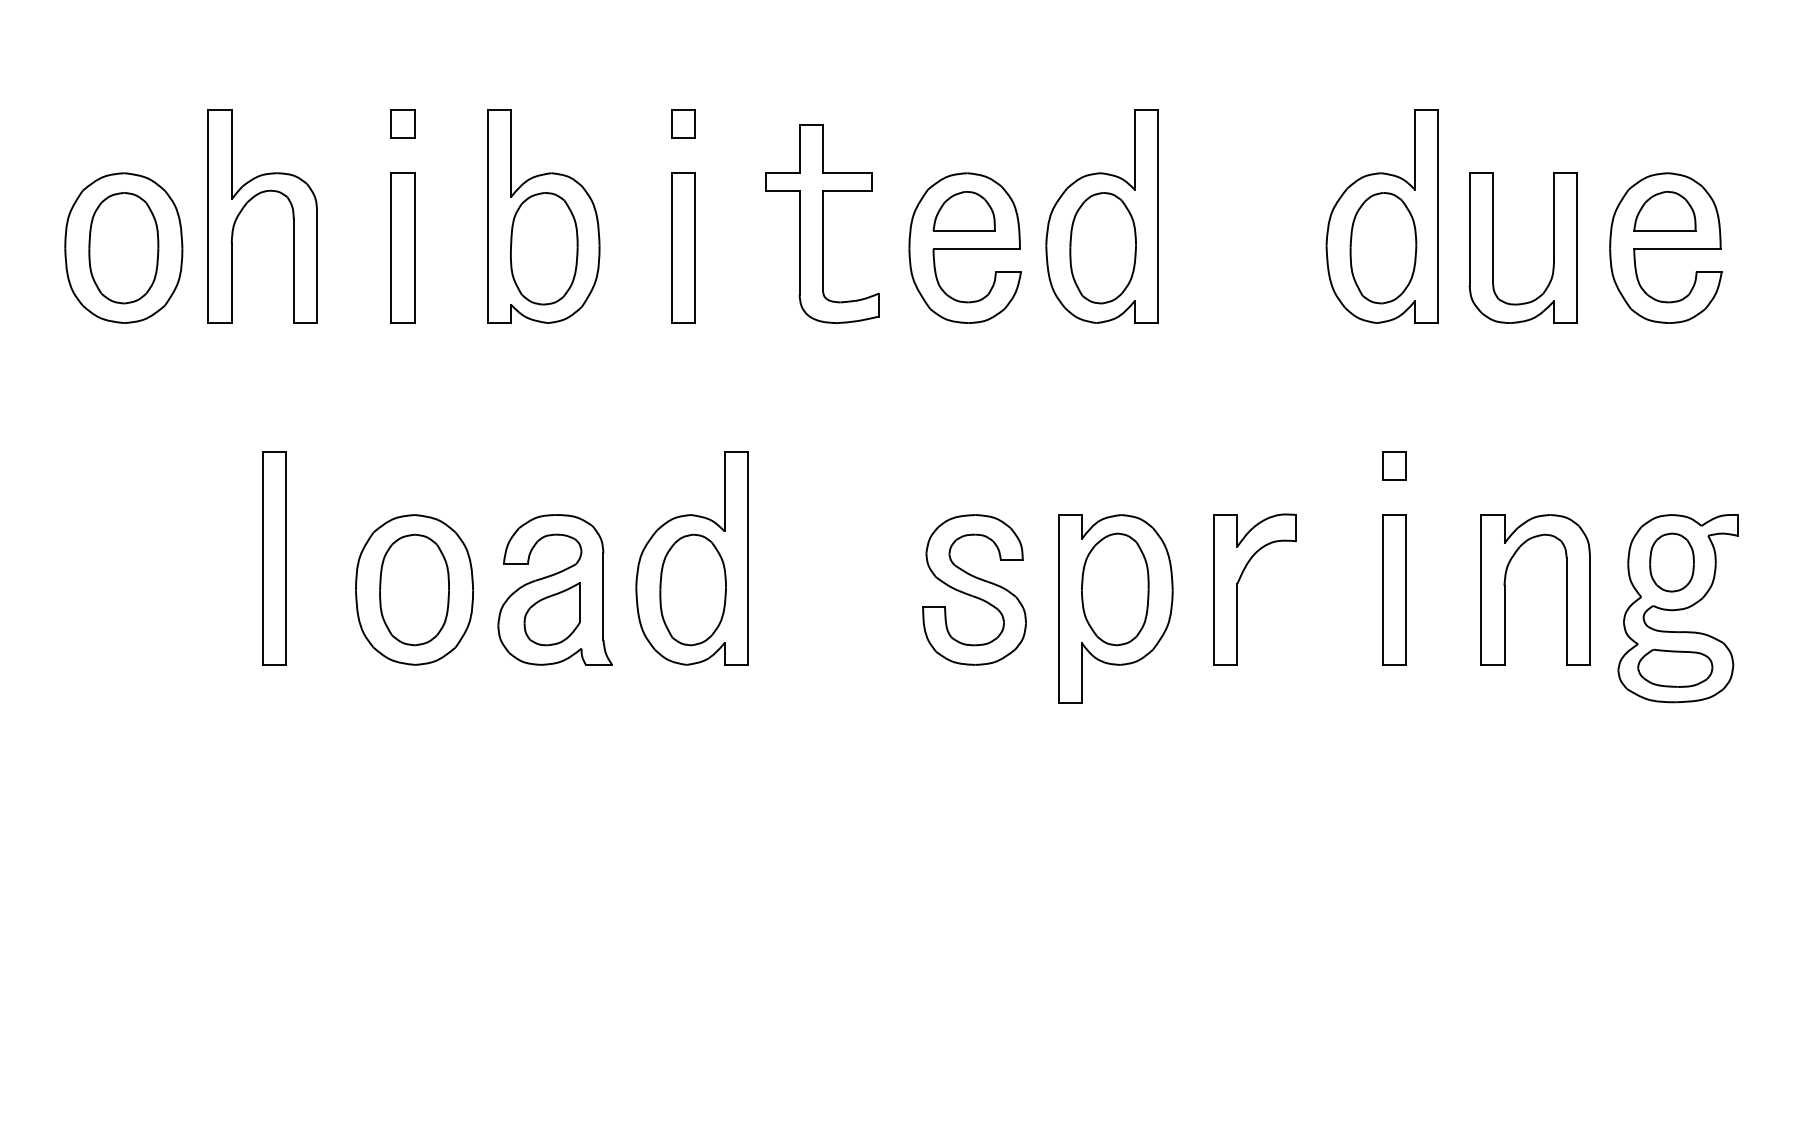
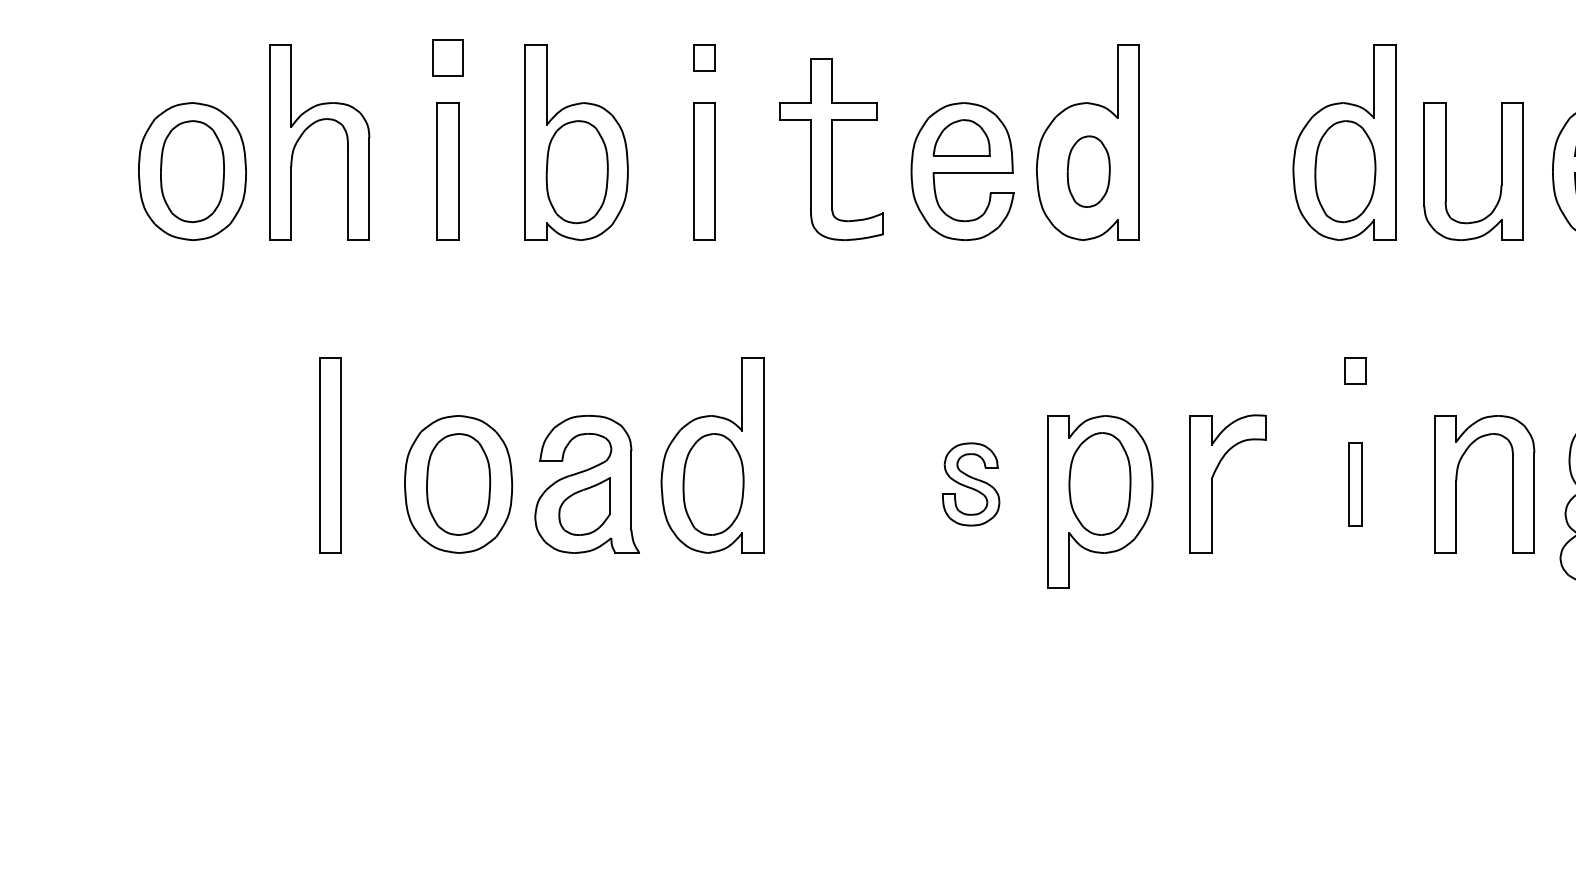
part: (402, 123) -> (447, 57), size x1.4
part: (1102, 248) -> (1088, 171), size x0.7
part: (974, 589) -> (971, 484), size x0.6
part: (1394, 589) -> (1355, 484), size x0.6

